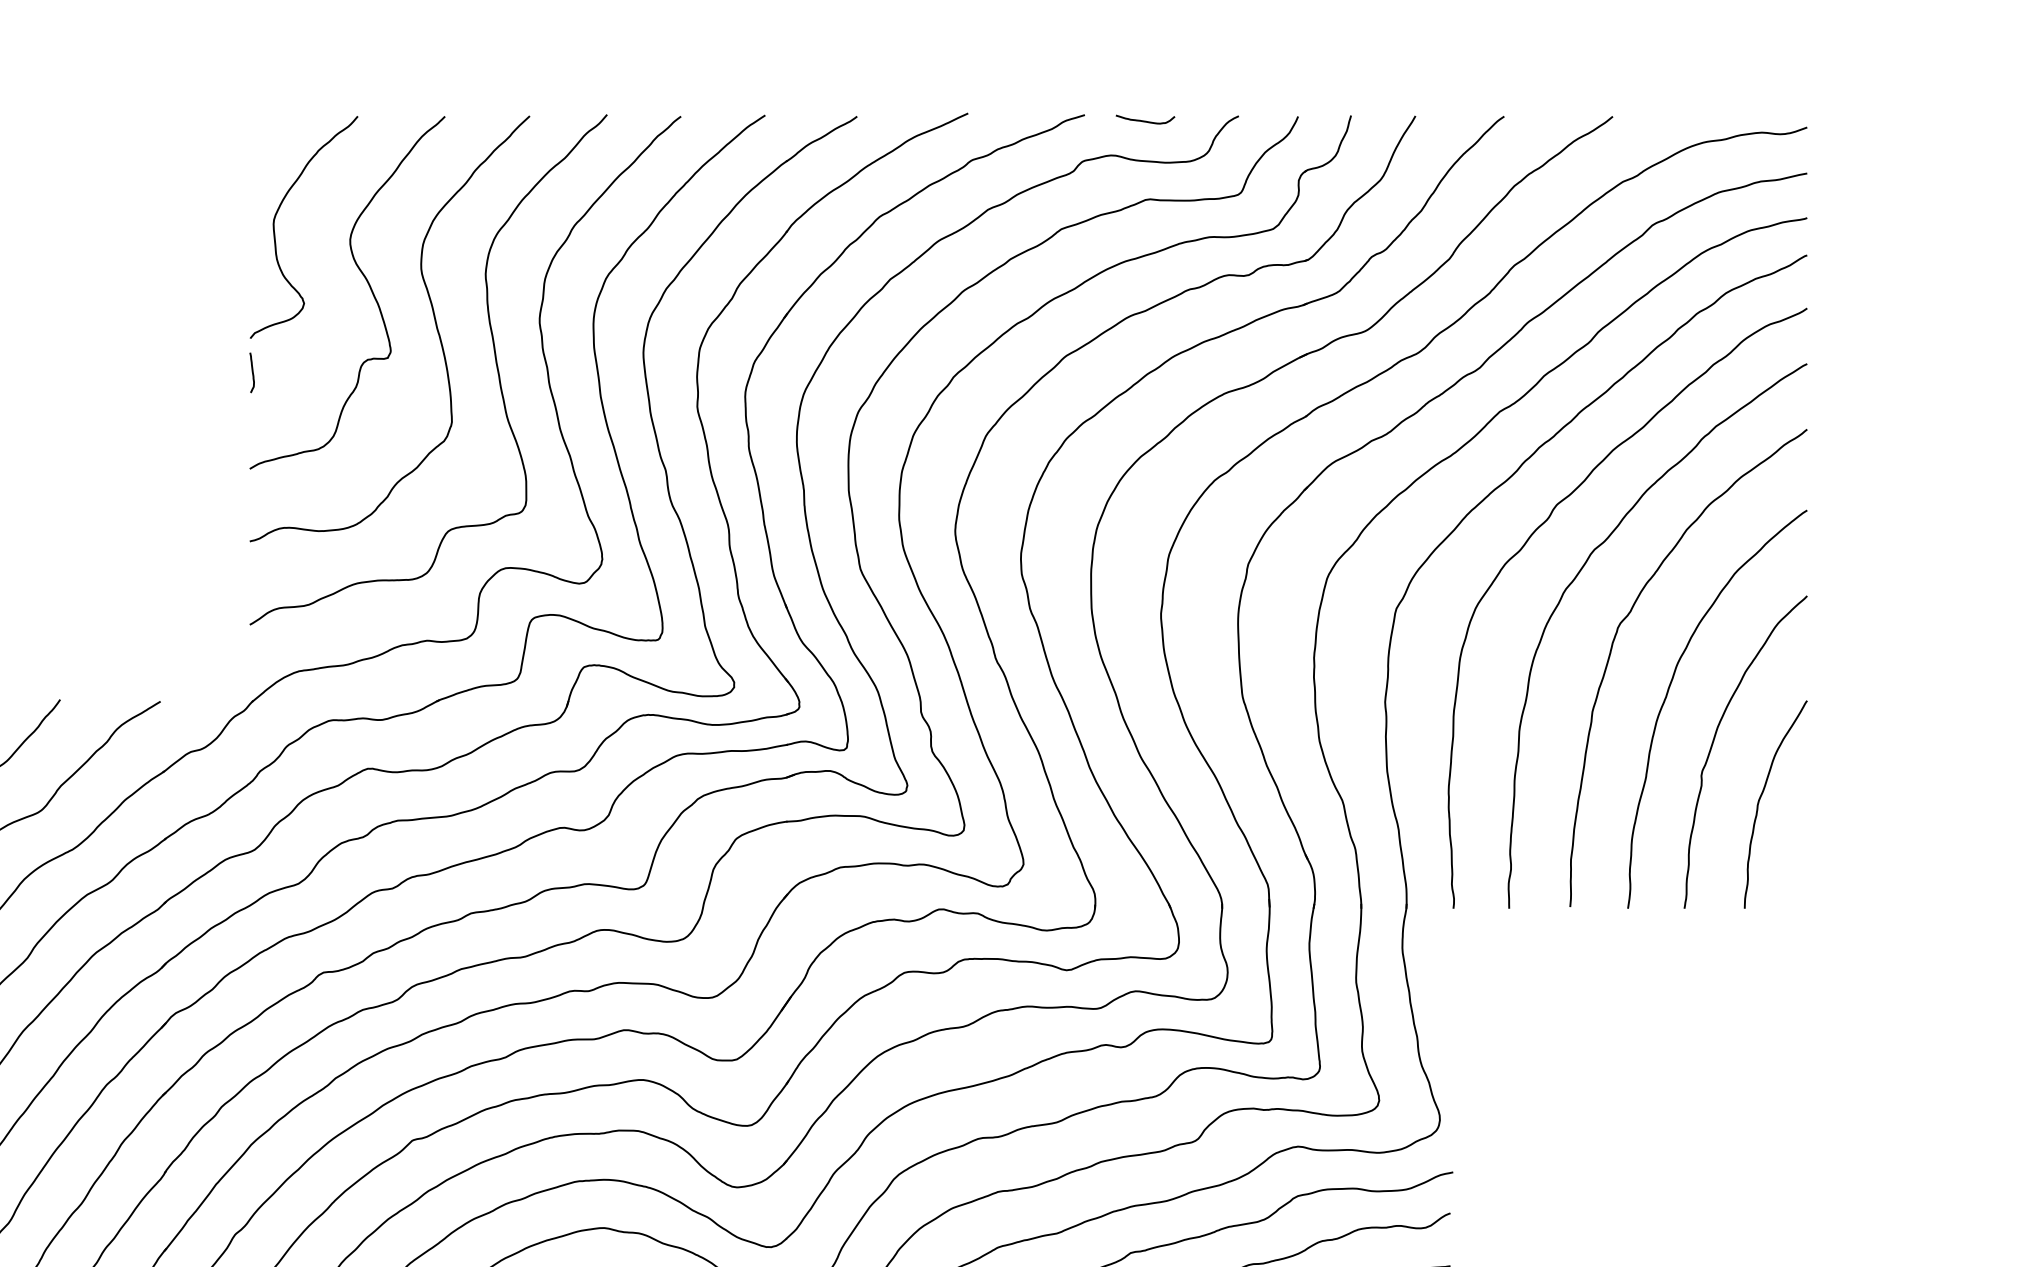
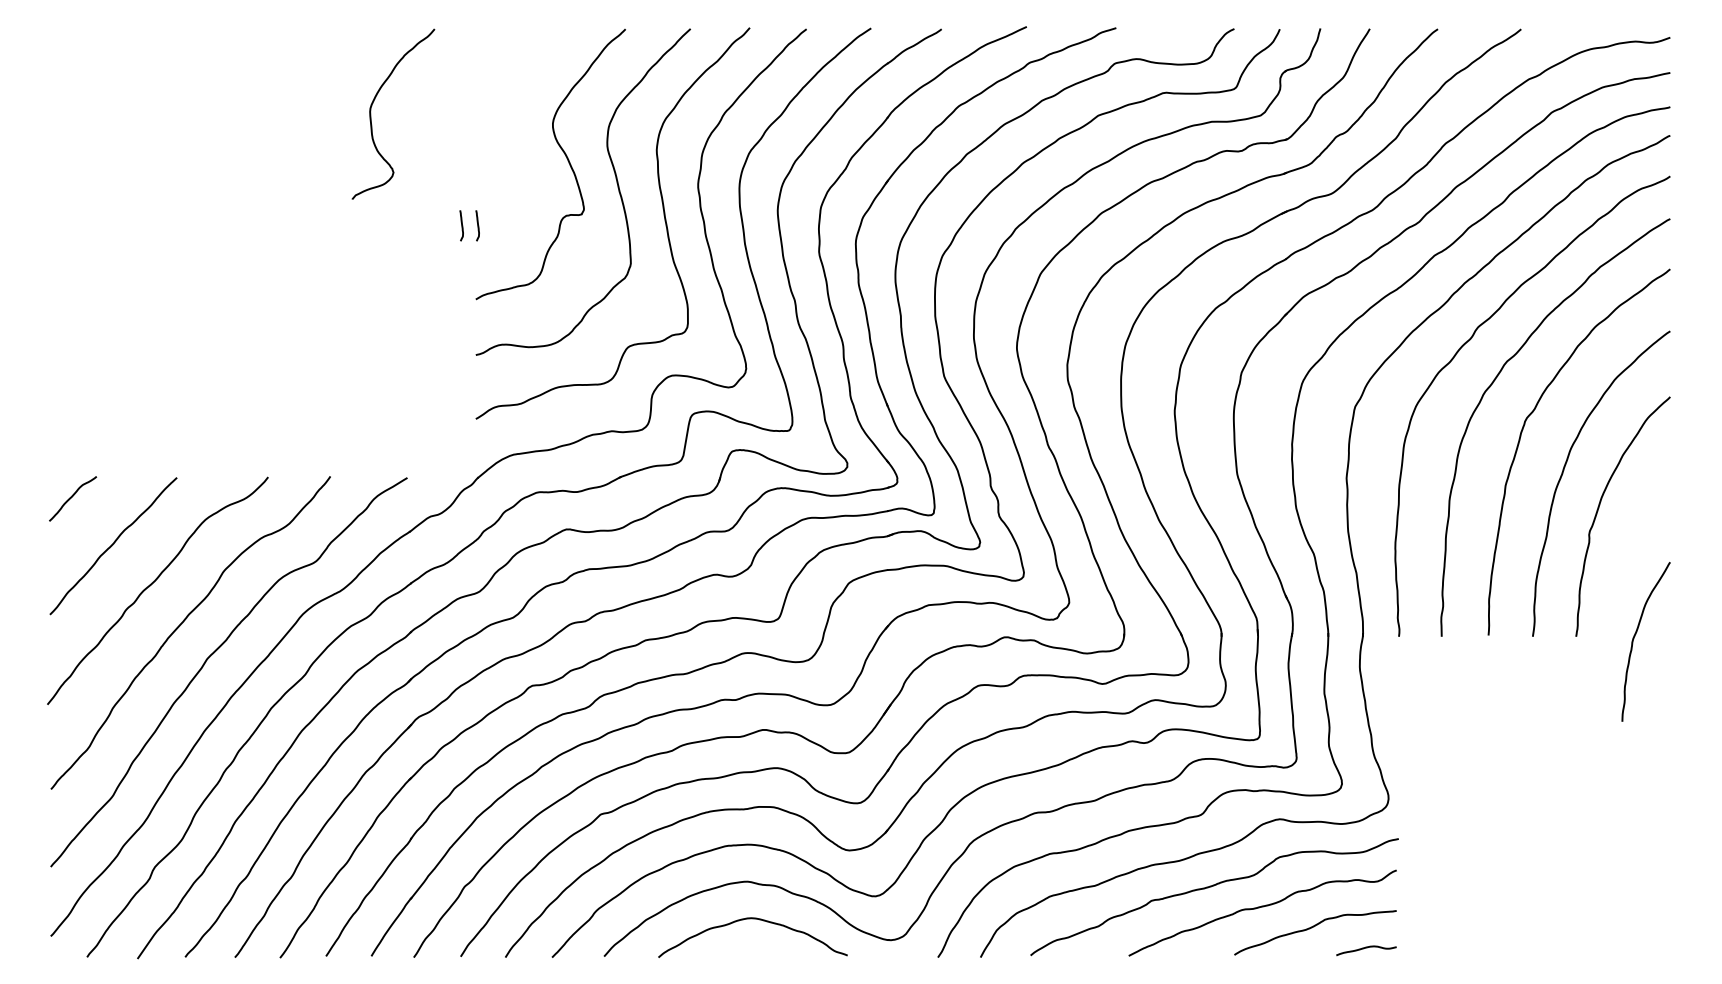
curve: (1145, 120) -> (1162, 32), removed
curve: (275, 226) -> (371, 113), moved
curve: (231, 372) -> (461, 225), added
curve: (1761, 797) -> (1635, 636), moved

